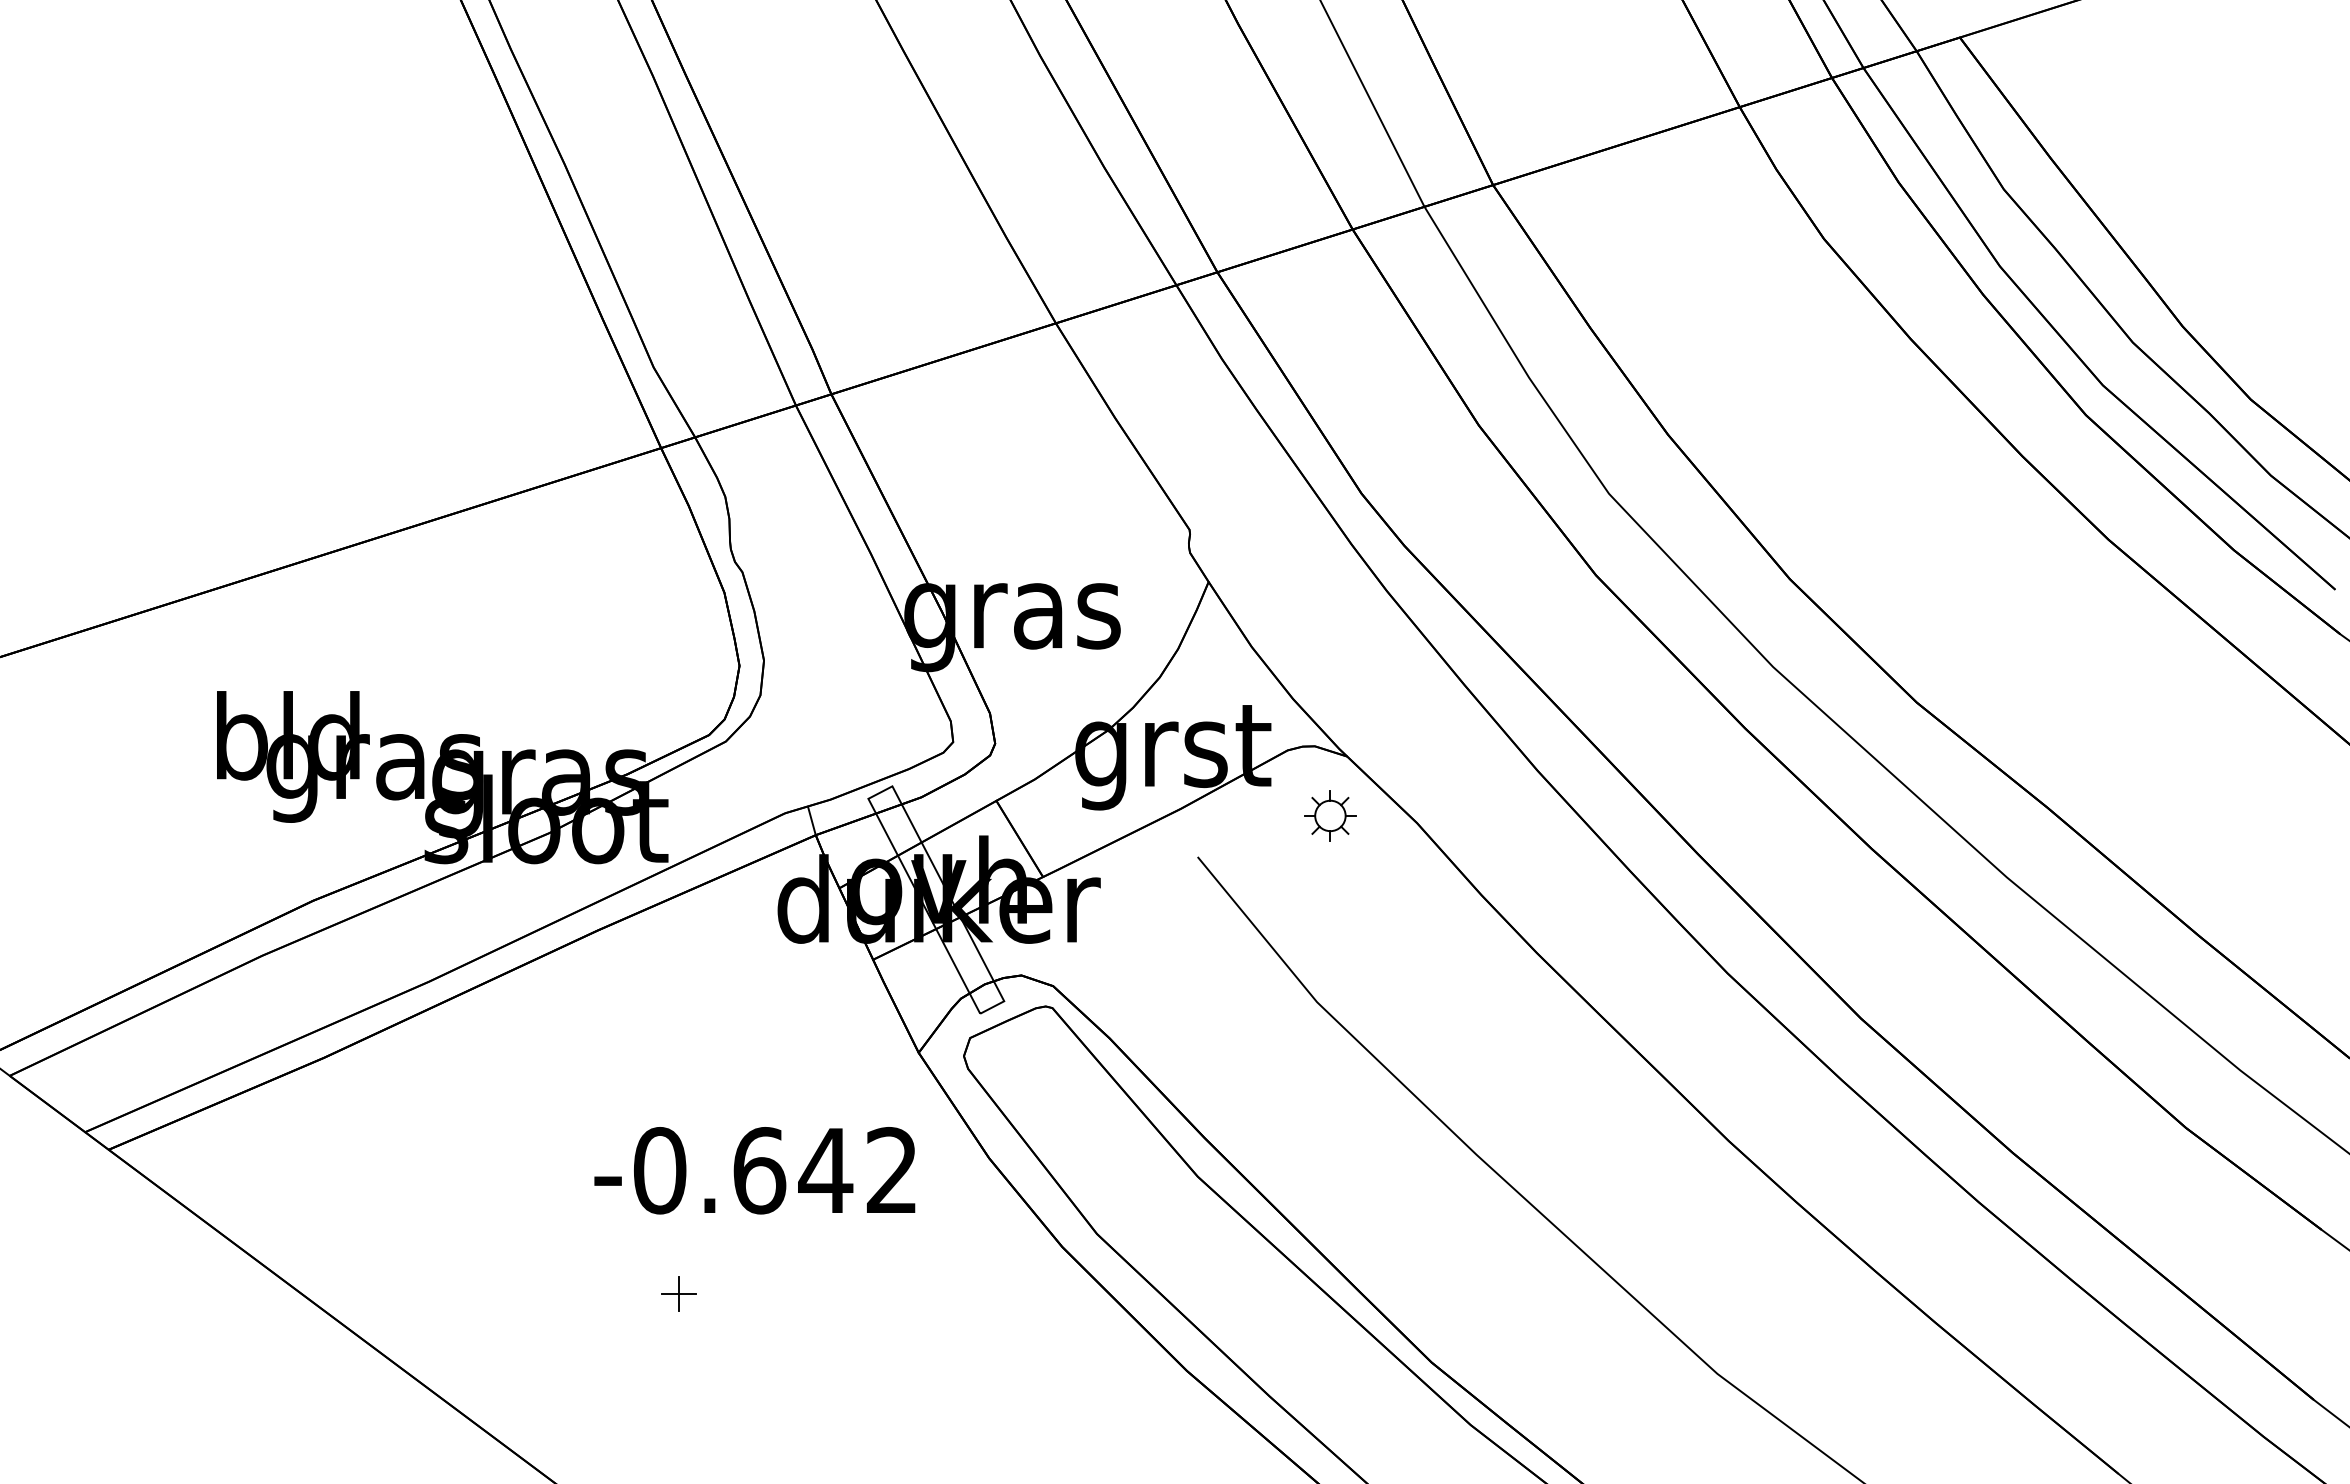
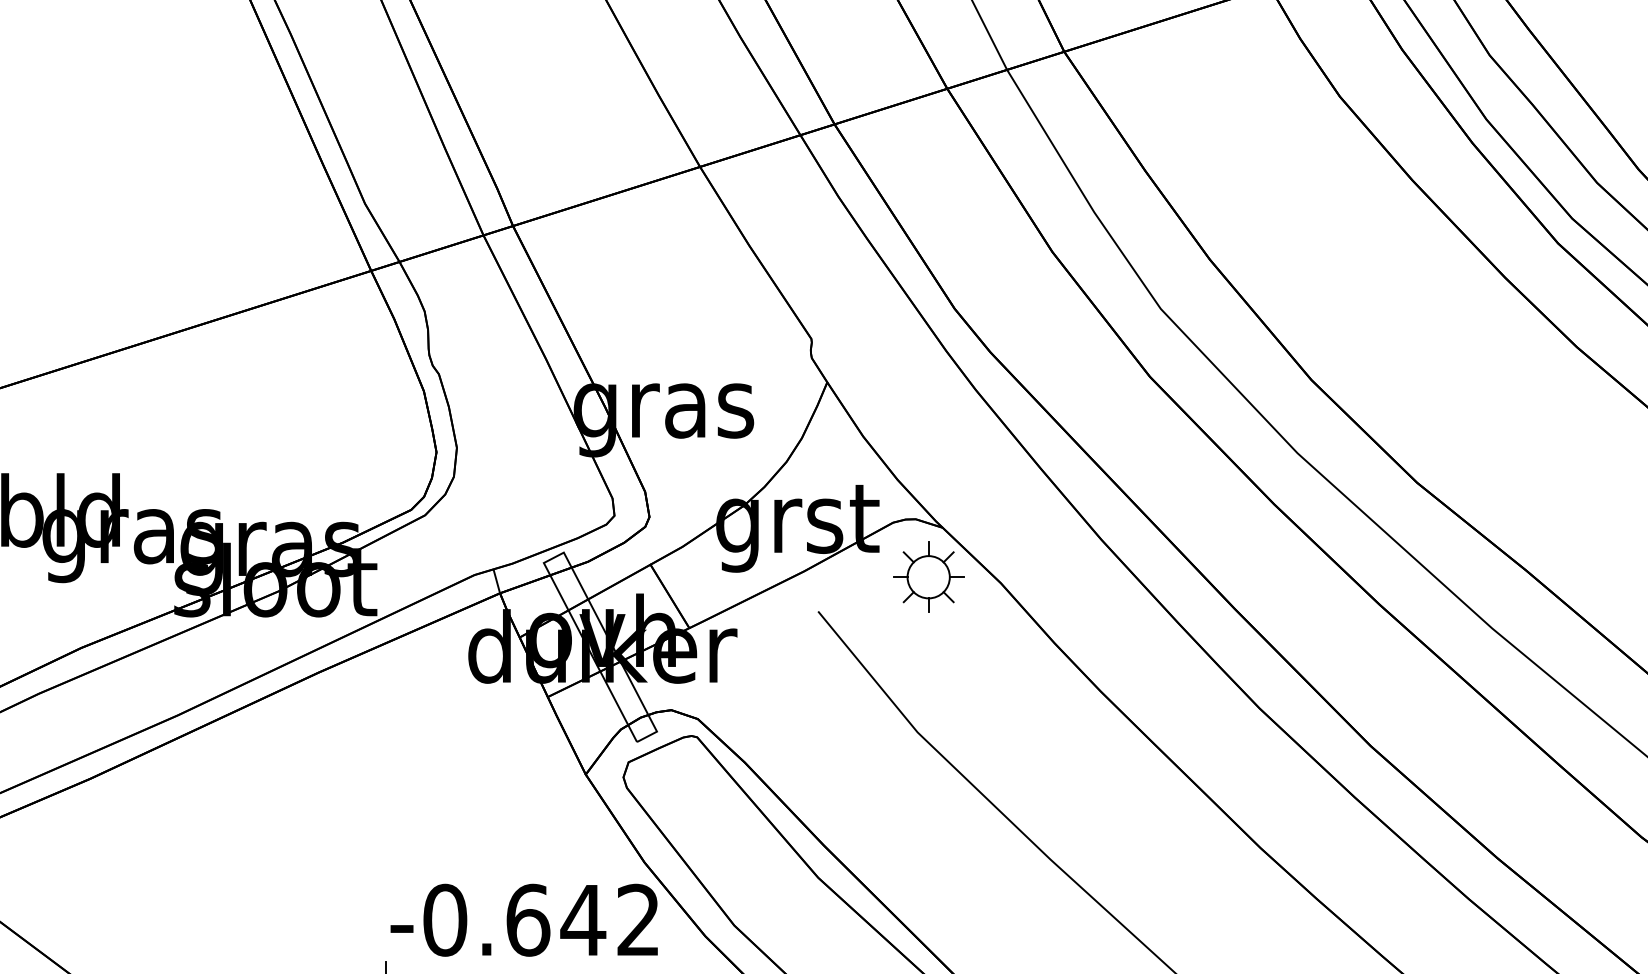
part: (1330, 815) -> (928, 576), size x1.67
text: (754, 1170) -> (523, 920), moved

